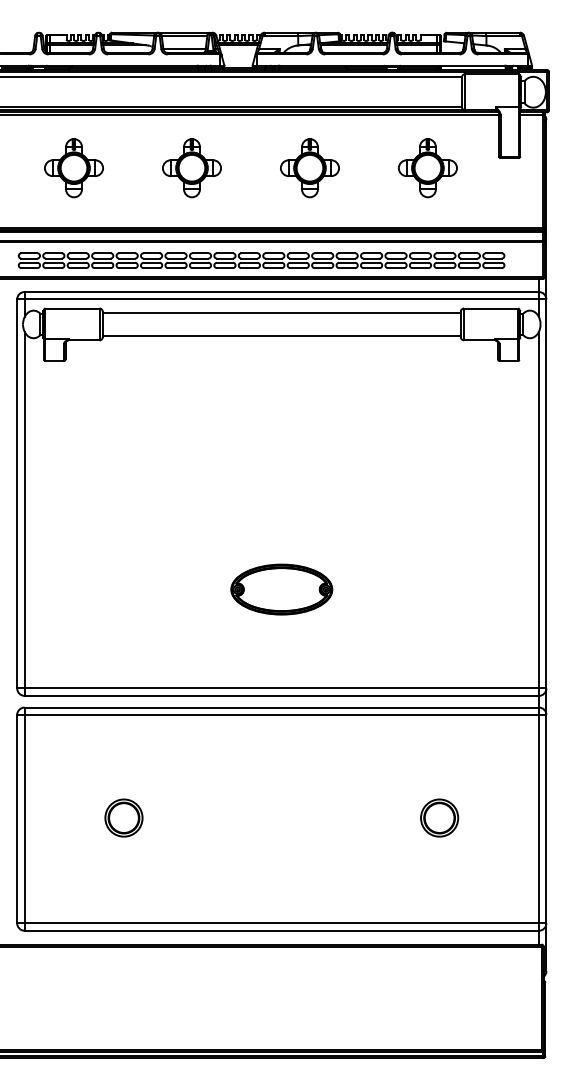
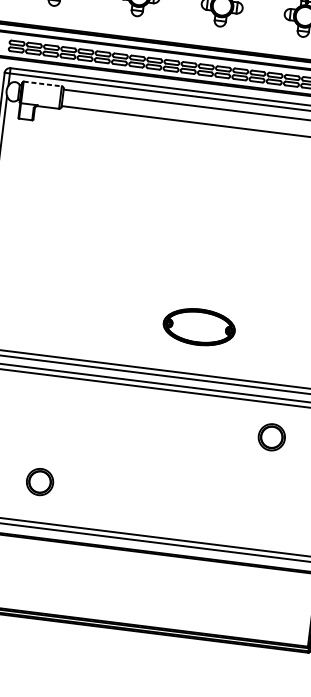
line: (72, 308) -> (42, 84), solid -> dashed
part: (281, 589) -> (199, 327), moved
part: (123, 817) -> (39, 481), moved
part: (439, 817) -> (271, 436), moved

